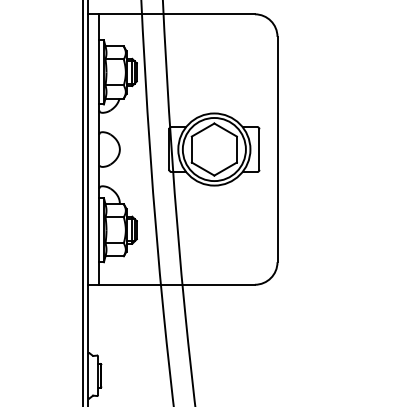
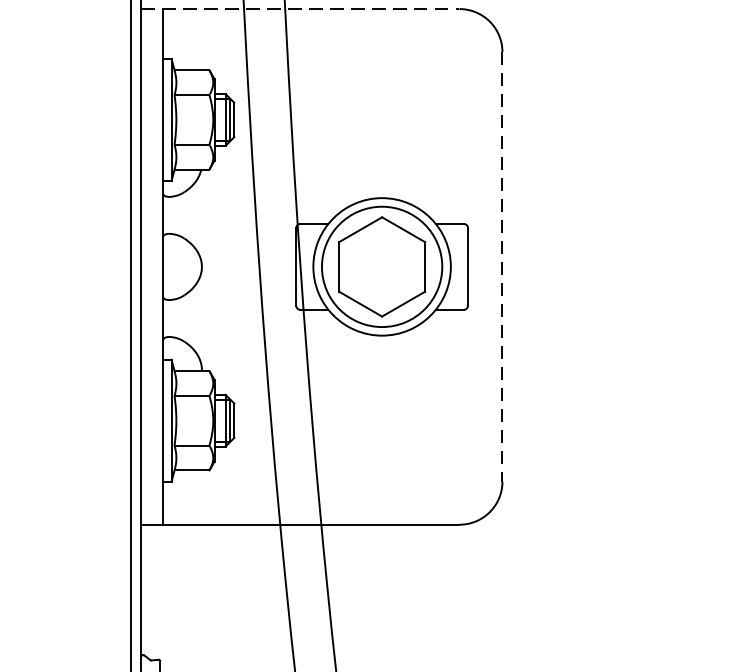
line: (172, 14) -> (302, 9), solid -> dashed
line: (277, 149) -> (502, 266), solid -> dashed

